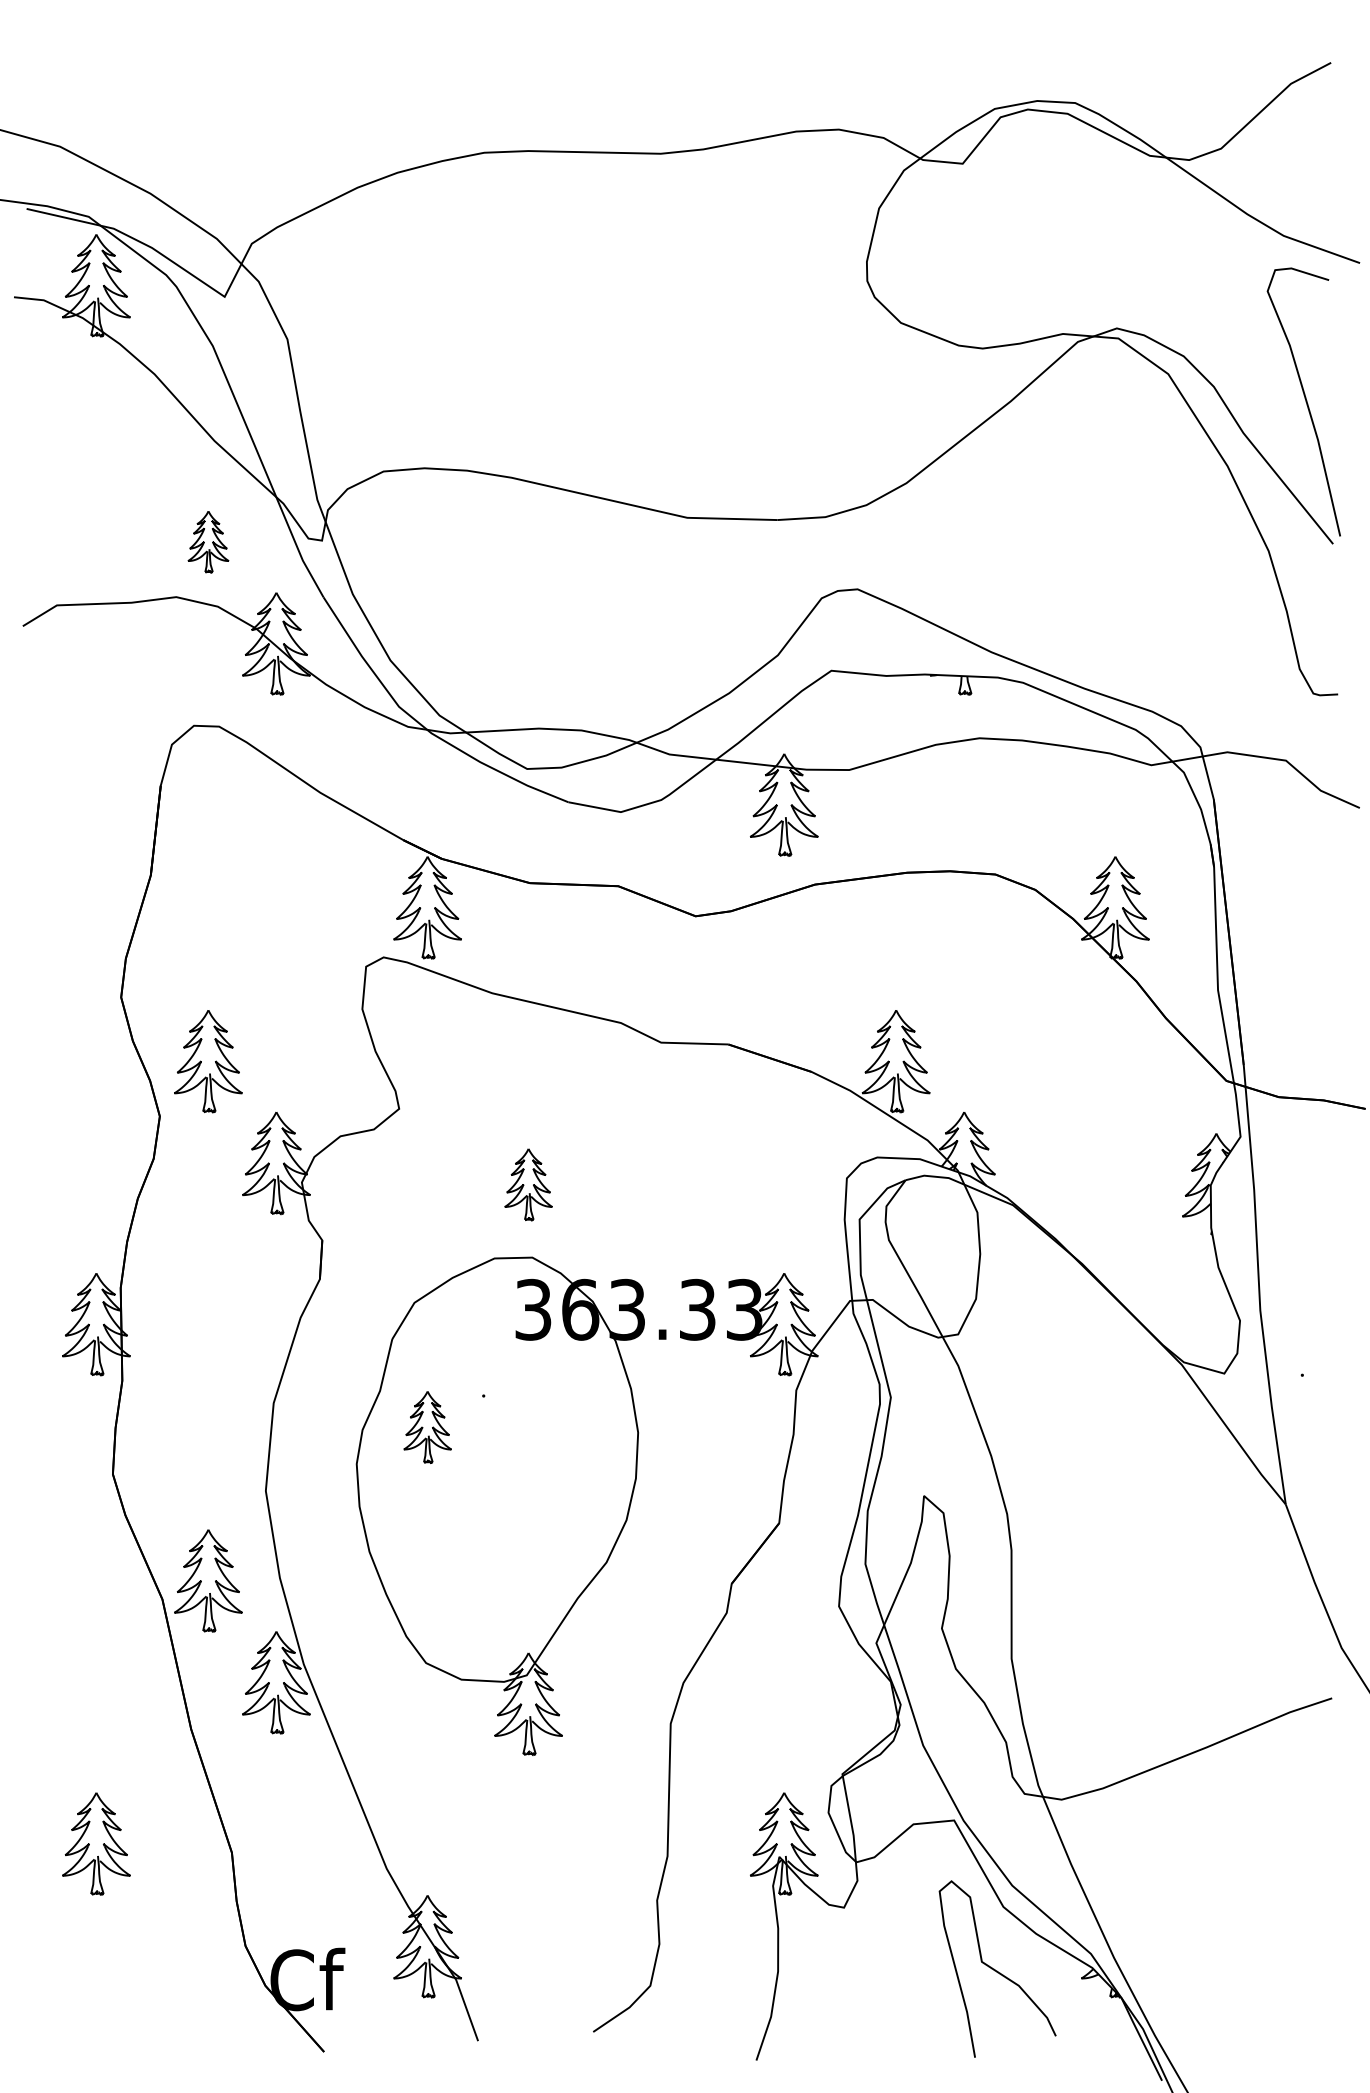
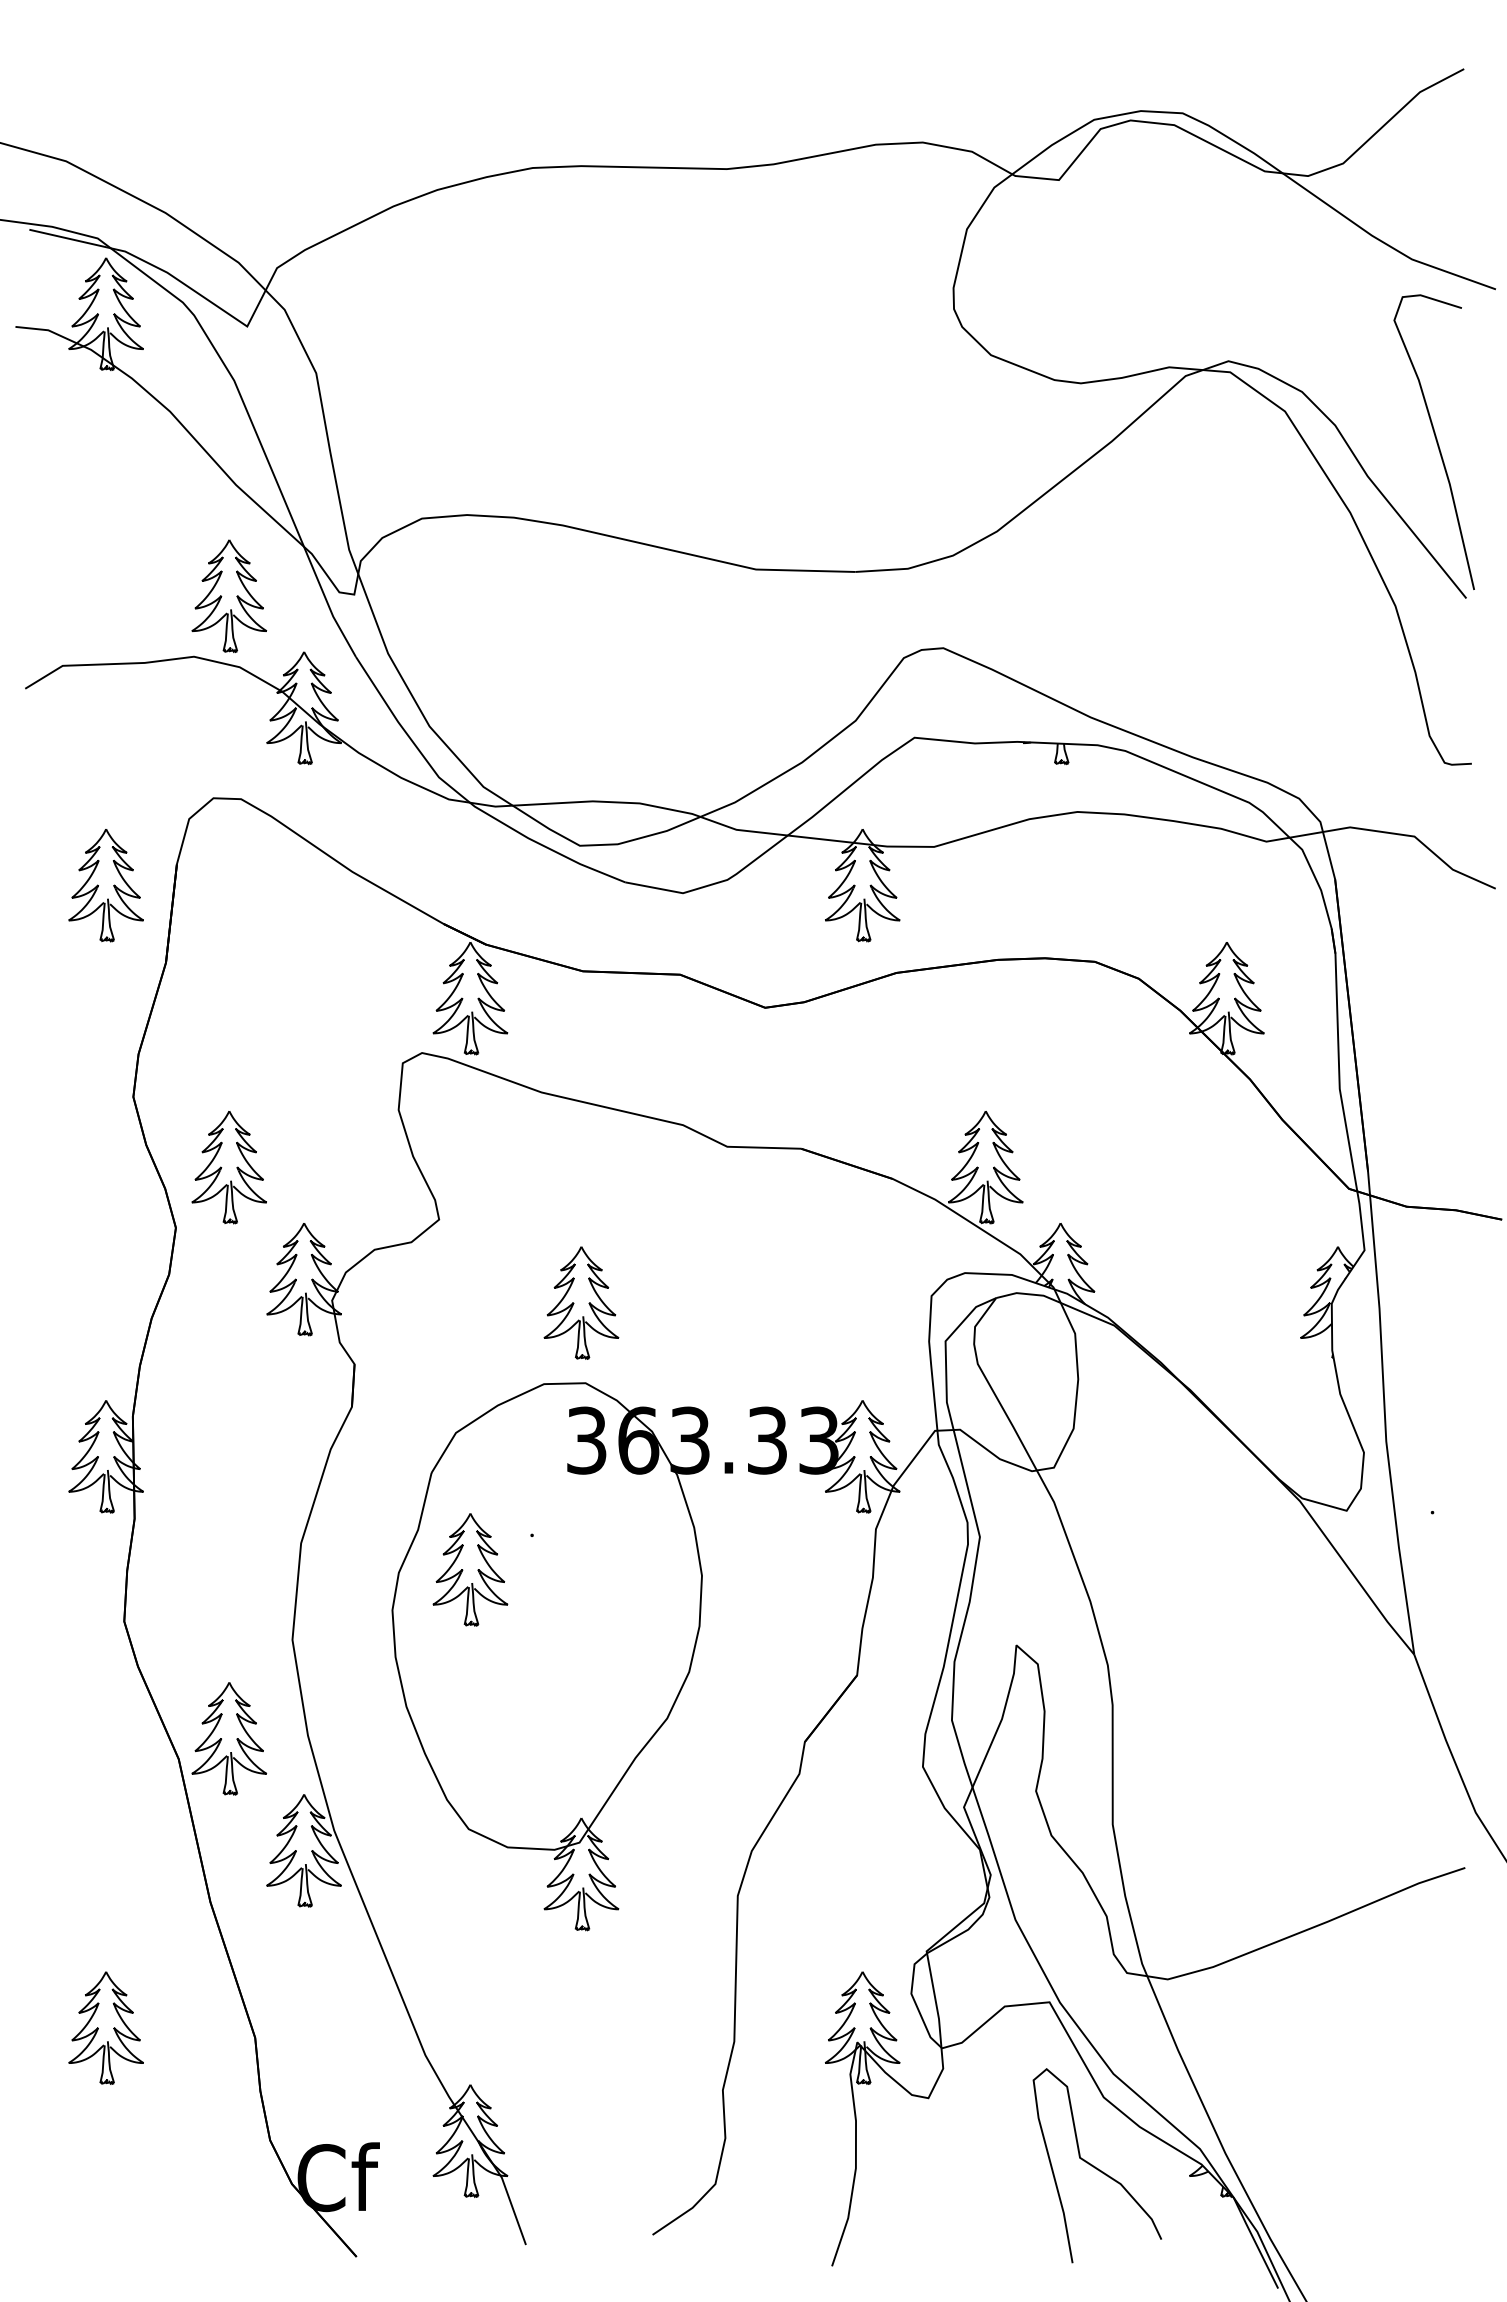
part: (208, 541) -> (229, 595), size x1.67
part: (95, 805) -> (105, 885), added
part: (528, 1184) -> (581, 1302), size x1.43
part: (427, 1427) -> (470, 1569), size x1.43

